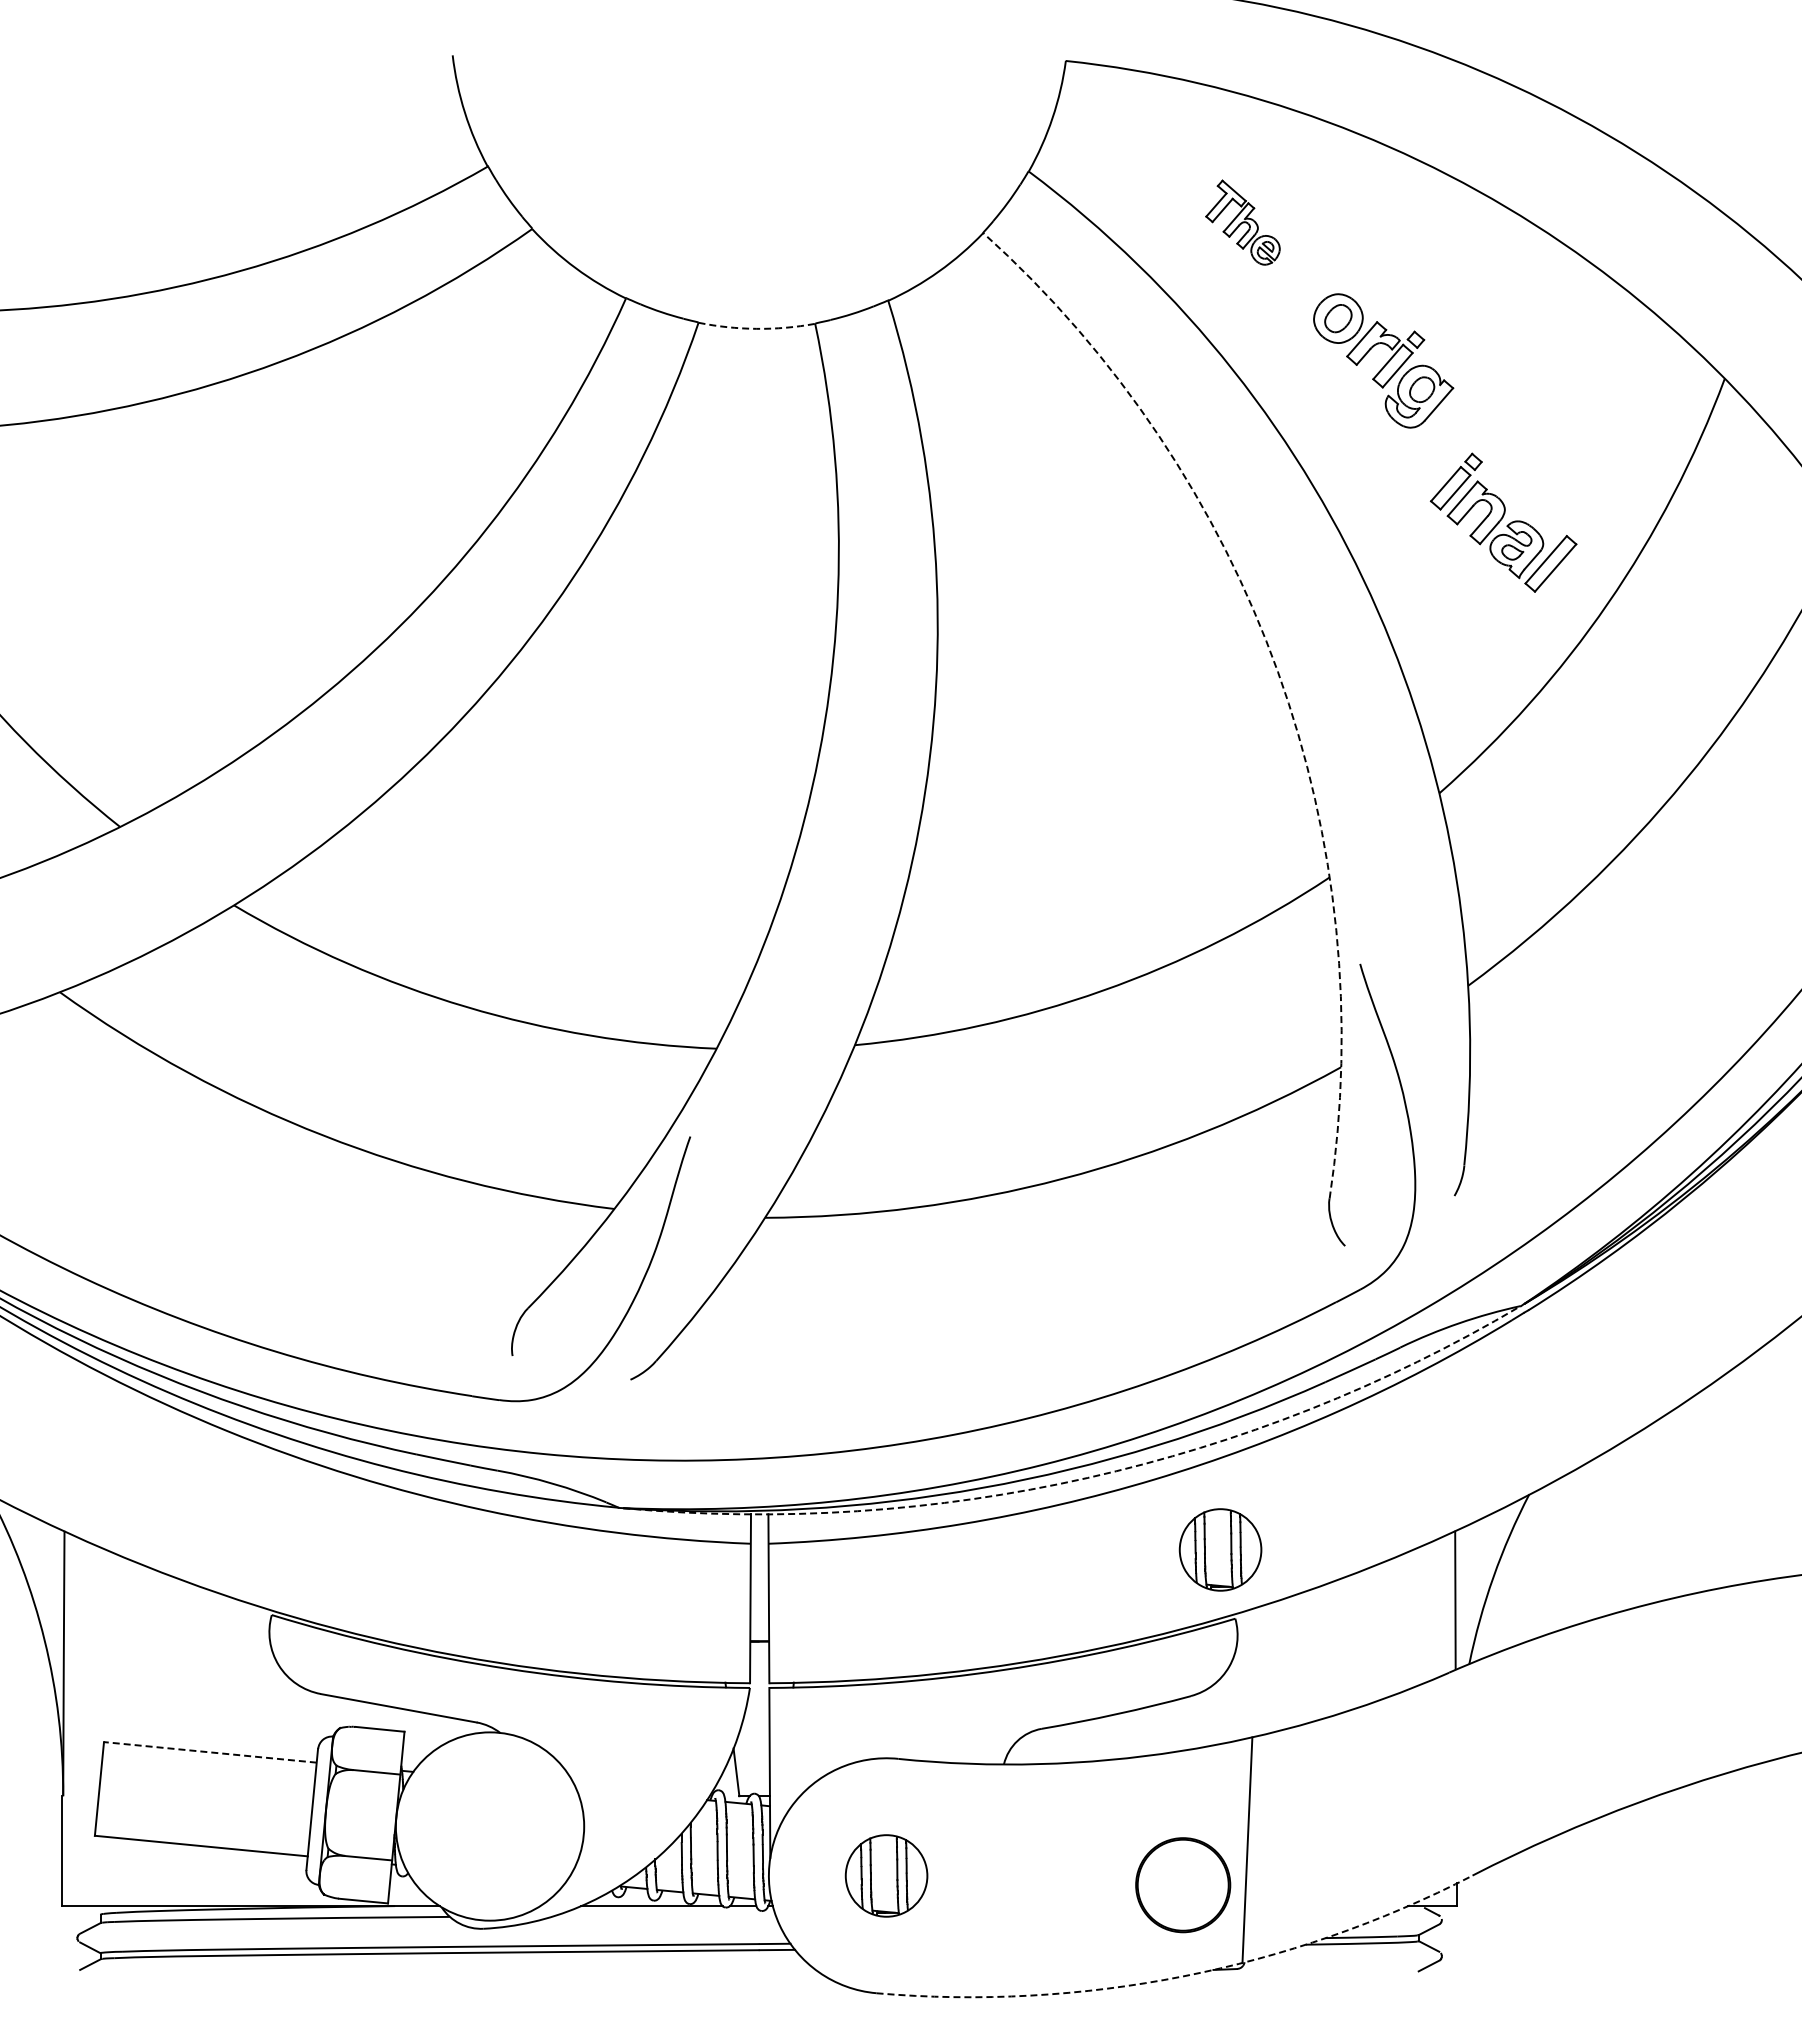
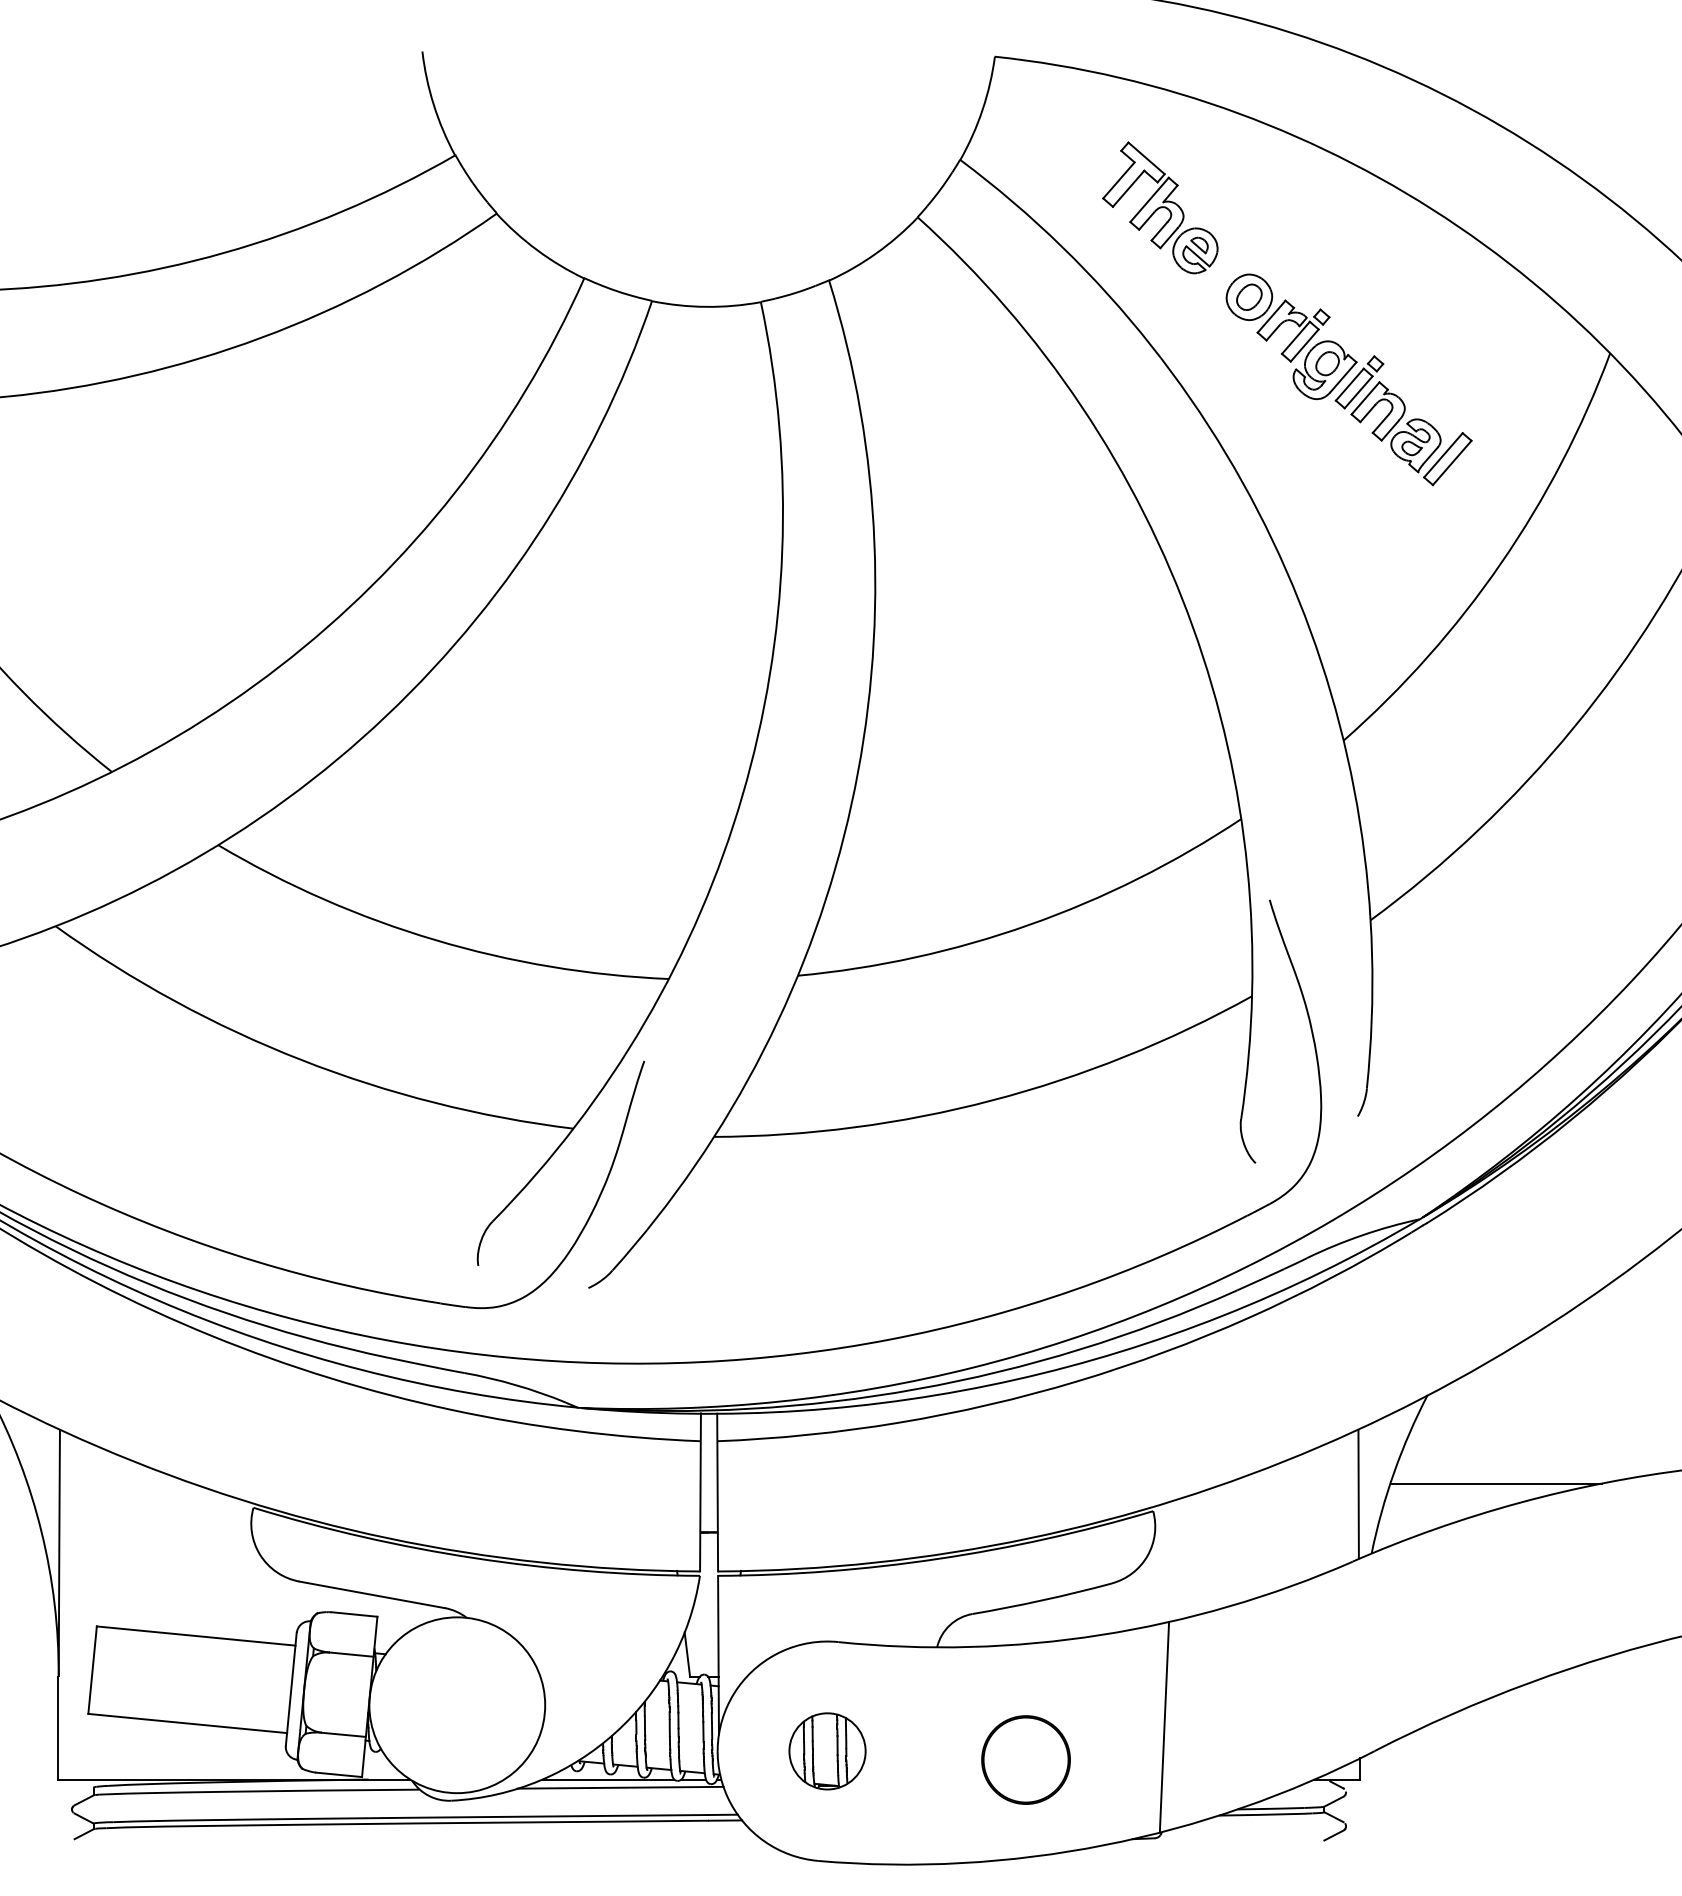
part: (1242, 222) -> (1159, 207), size x1.67
arc: (756, 328) -> (706, 306), dashed -> solid
part: (1503, 522) -> (1403, 420), moved
arc: (1278, 672) -> (1193, 627), dashed -> solid
arc: (1087, 1477) -> (1015, 1379), dashed -> solid
part: (1220, 1549) -> (1139, 1446), removed
line: (1603, 1589) -> (1496, 1483), added
line: (210, 1752) -> (196, 1636), dashed -> solid
part: (1183, 1885) -> (1026, 1760), moved
line: (664, 1914) -> (620, 1787), added
arc: (1182, 1976) -> (1103, 1845), dashed -> solid

